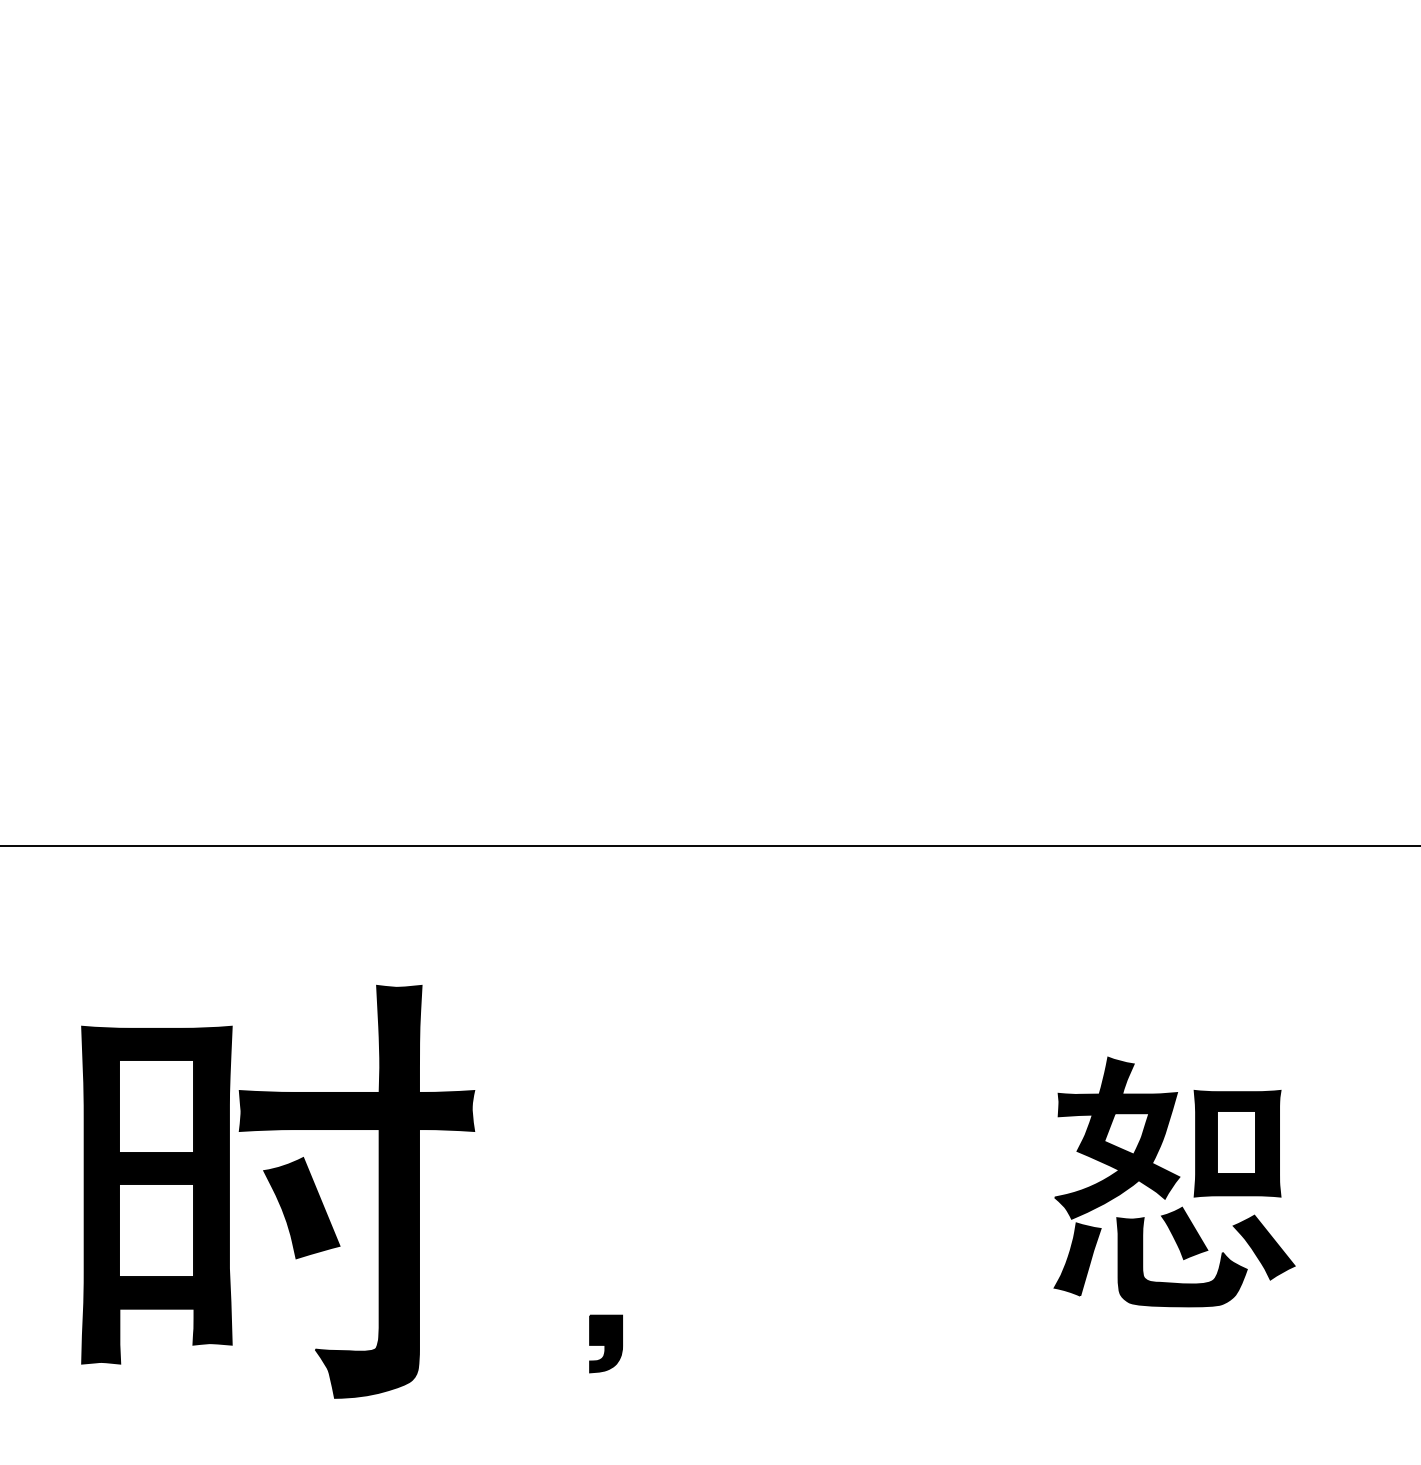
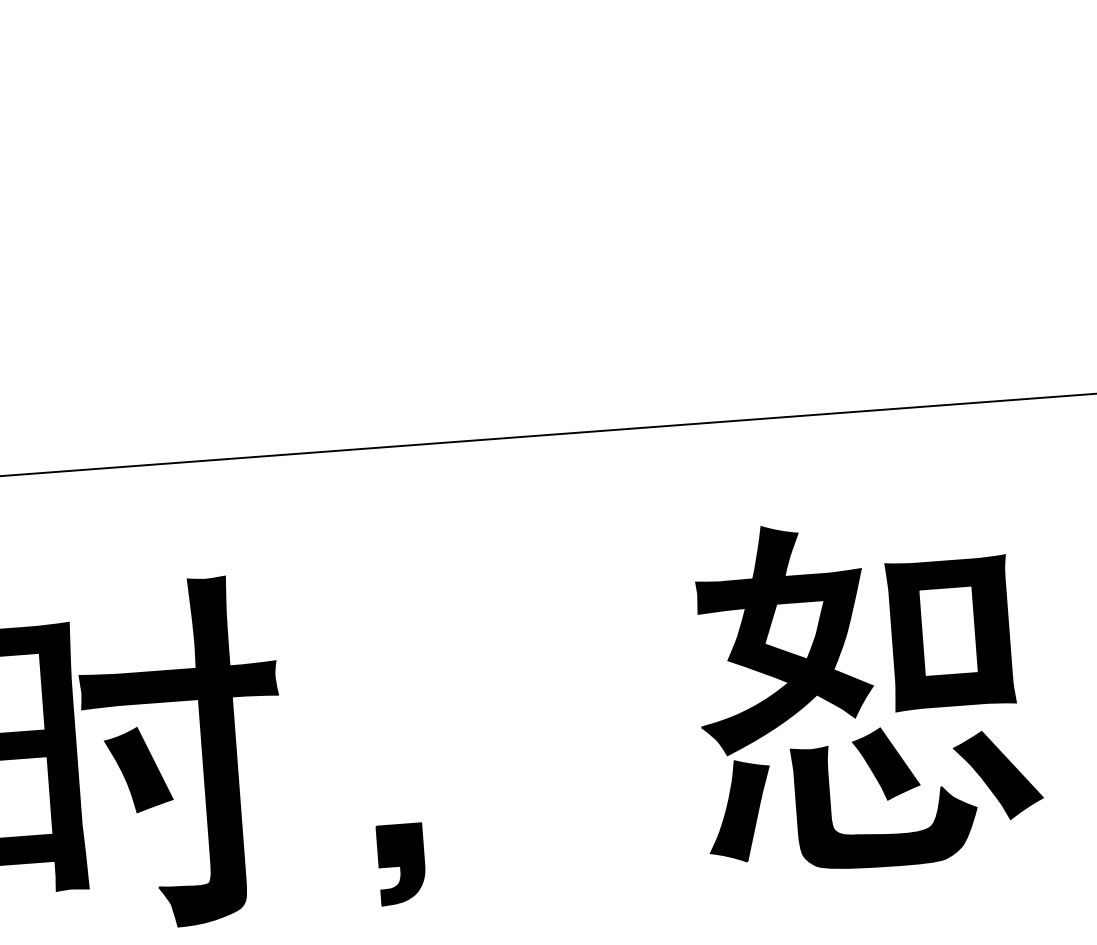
part: (1174, 1181) -> (866, 692), size x1.67
part: (605, 1343) -> (401, 864), size x1.67

